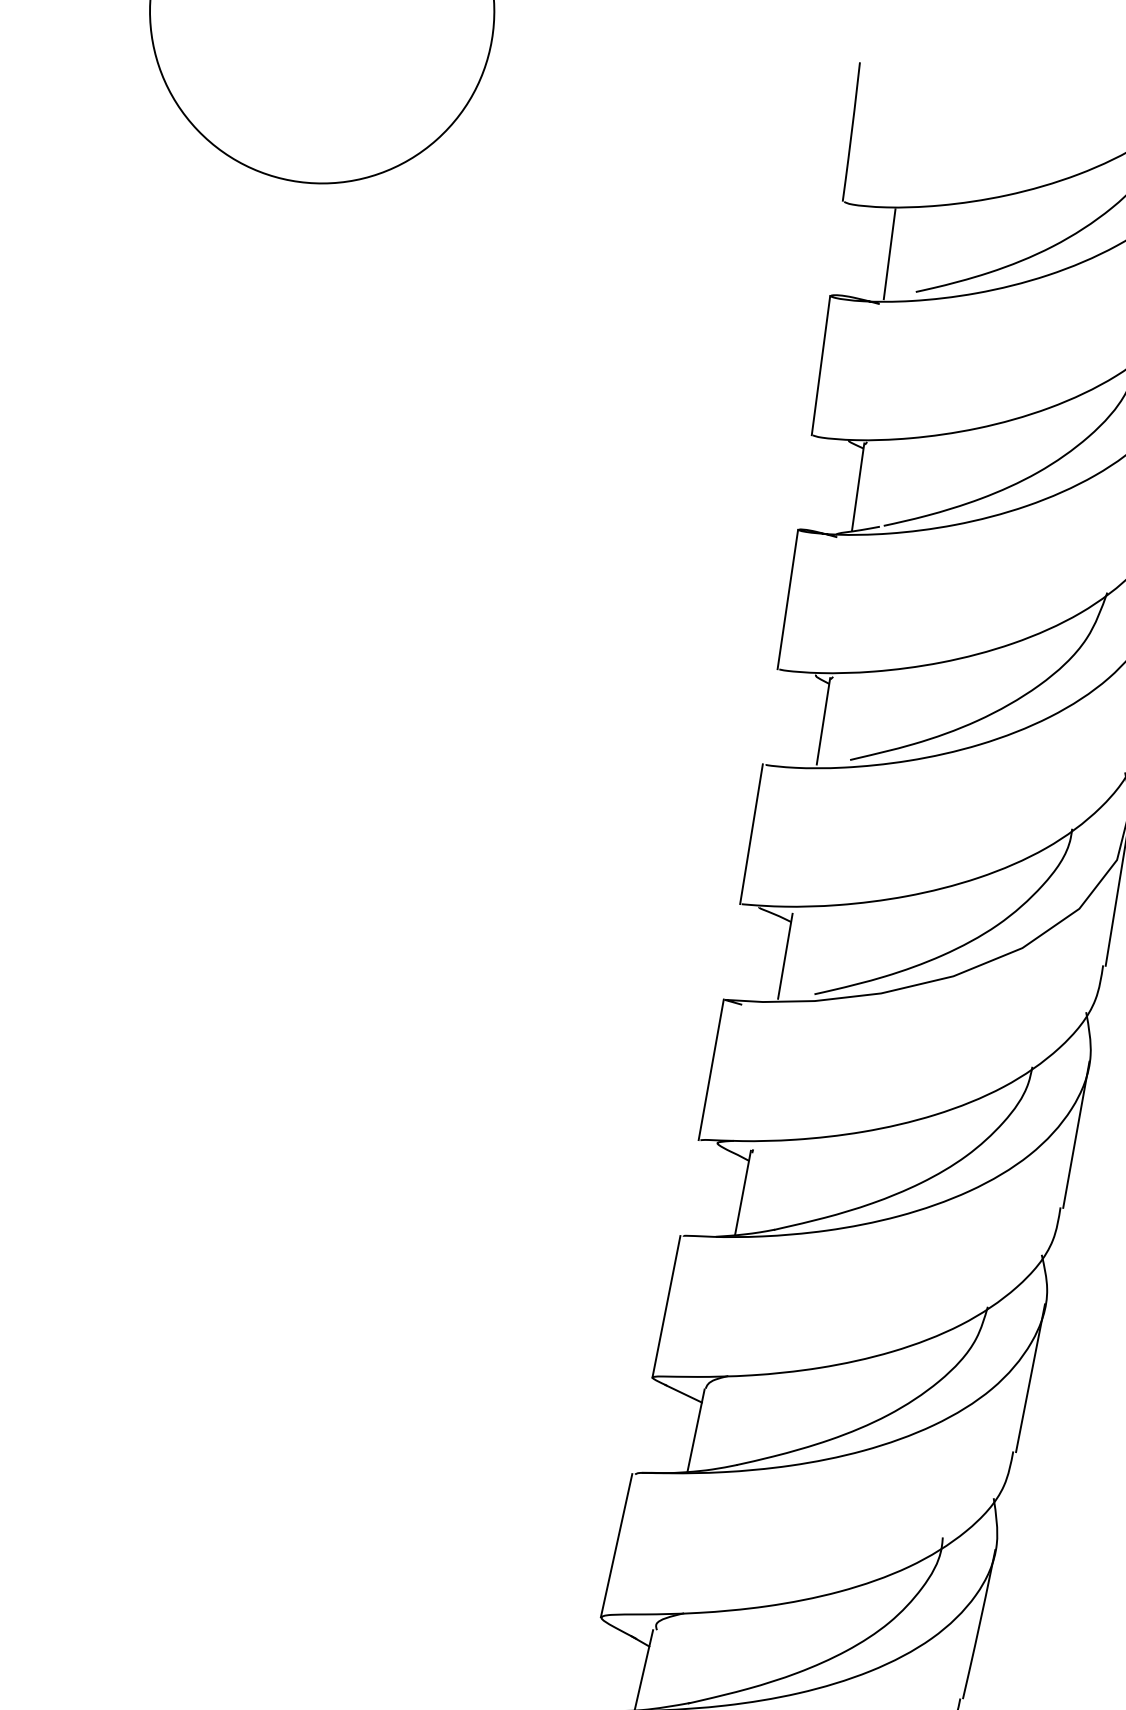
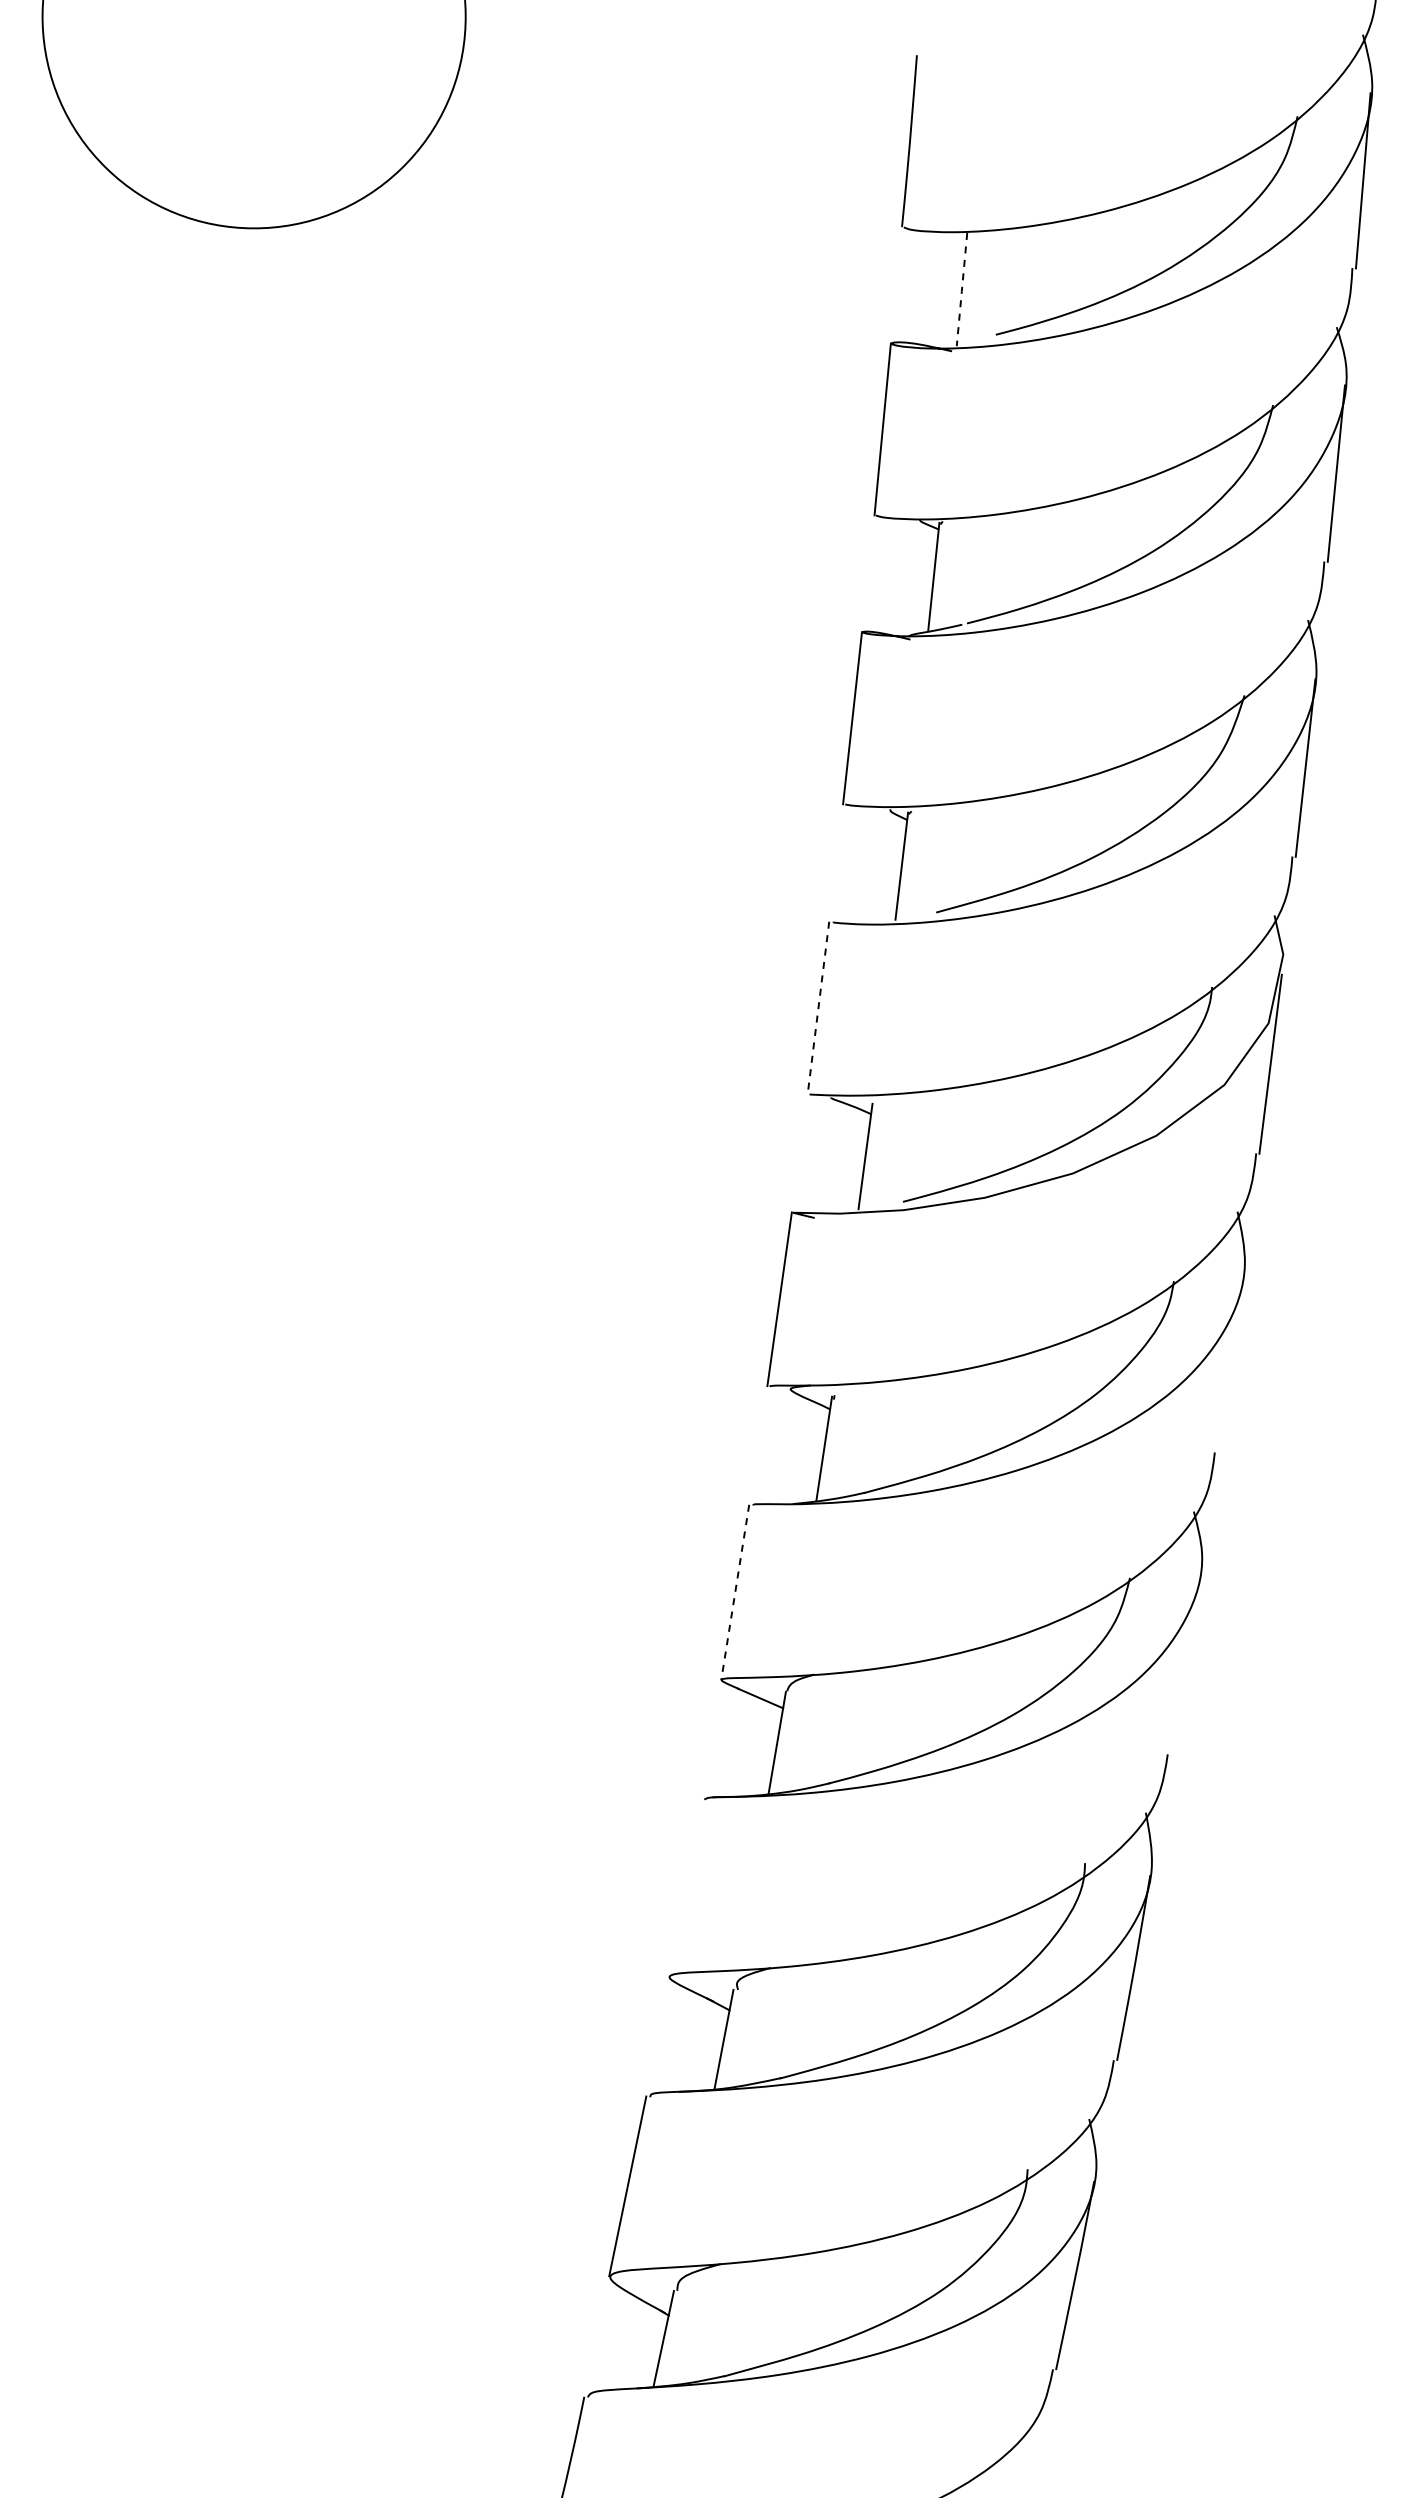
line: (889, 254) -> (961, 290), solid -> dashed
line: (751, 834) -> (818, 1008), solid -> dashed
line: (1075, 1134) -> (1230, 1362), removed
line: (666, 1306) -> (735, 1592), solid -> dashed
line: (1030, 1378) -> (1185, 1663), removed
line: (616, 1545) -> (684, 1887), removed

